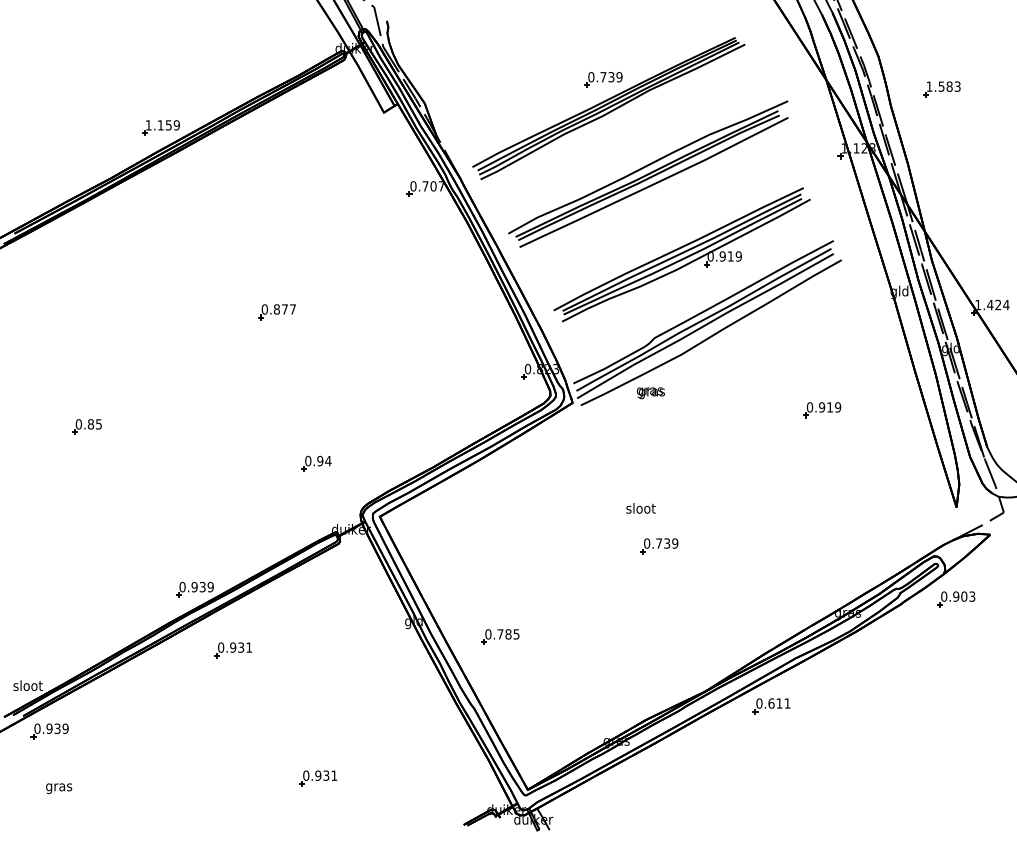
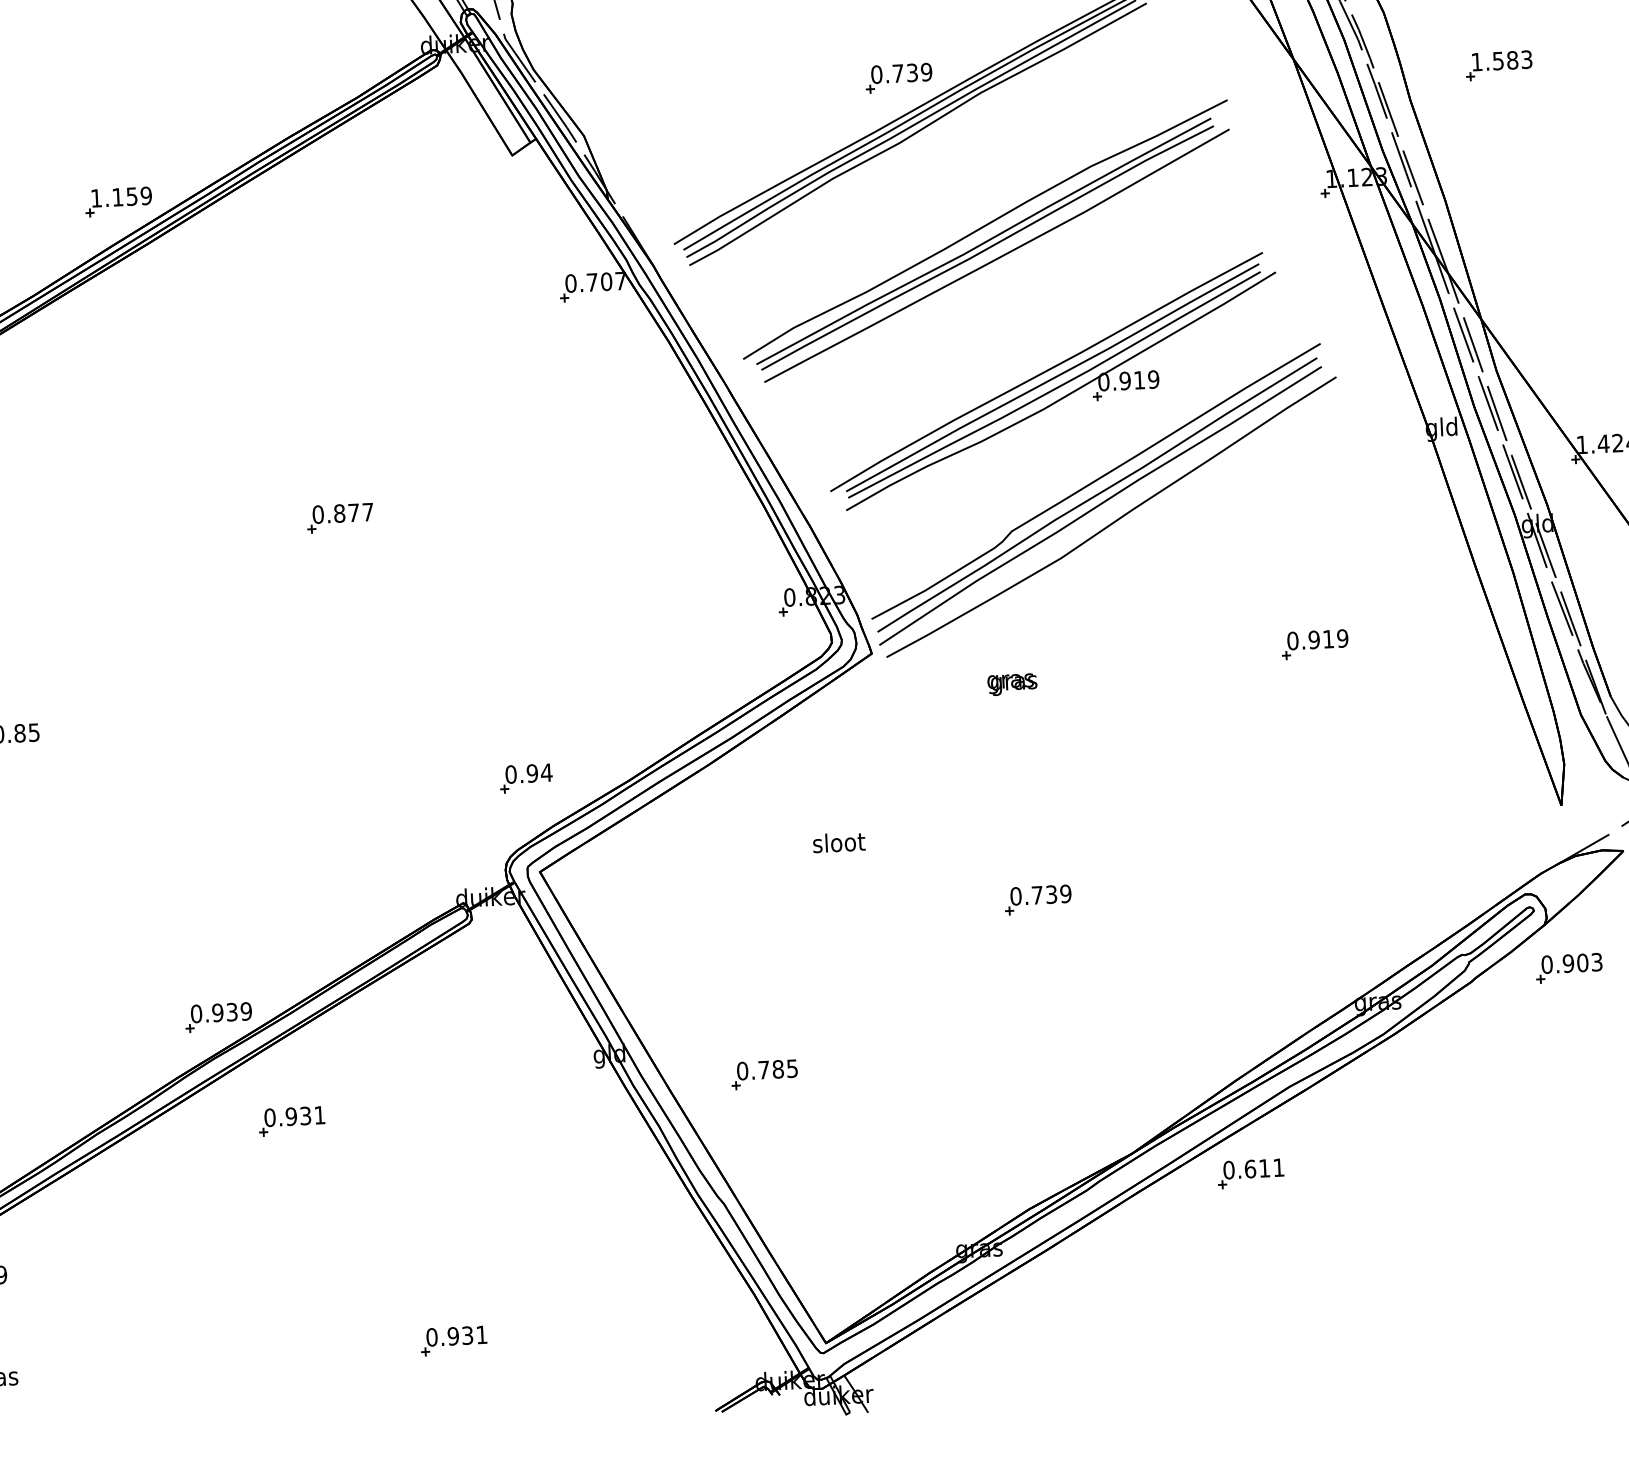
text: (650, 393) -> (1011, 685), moved
part: (316, 463) -> (525, 778), moved
text: (640, 508) -> (838, 842), moved

